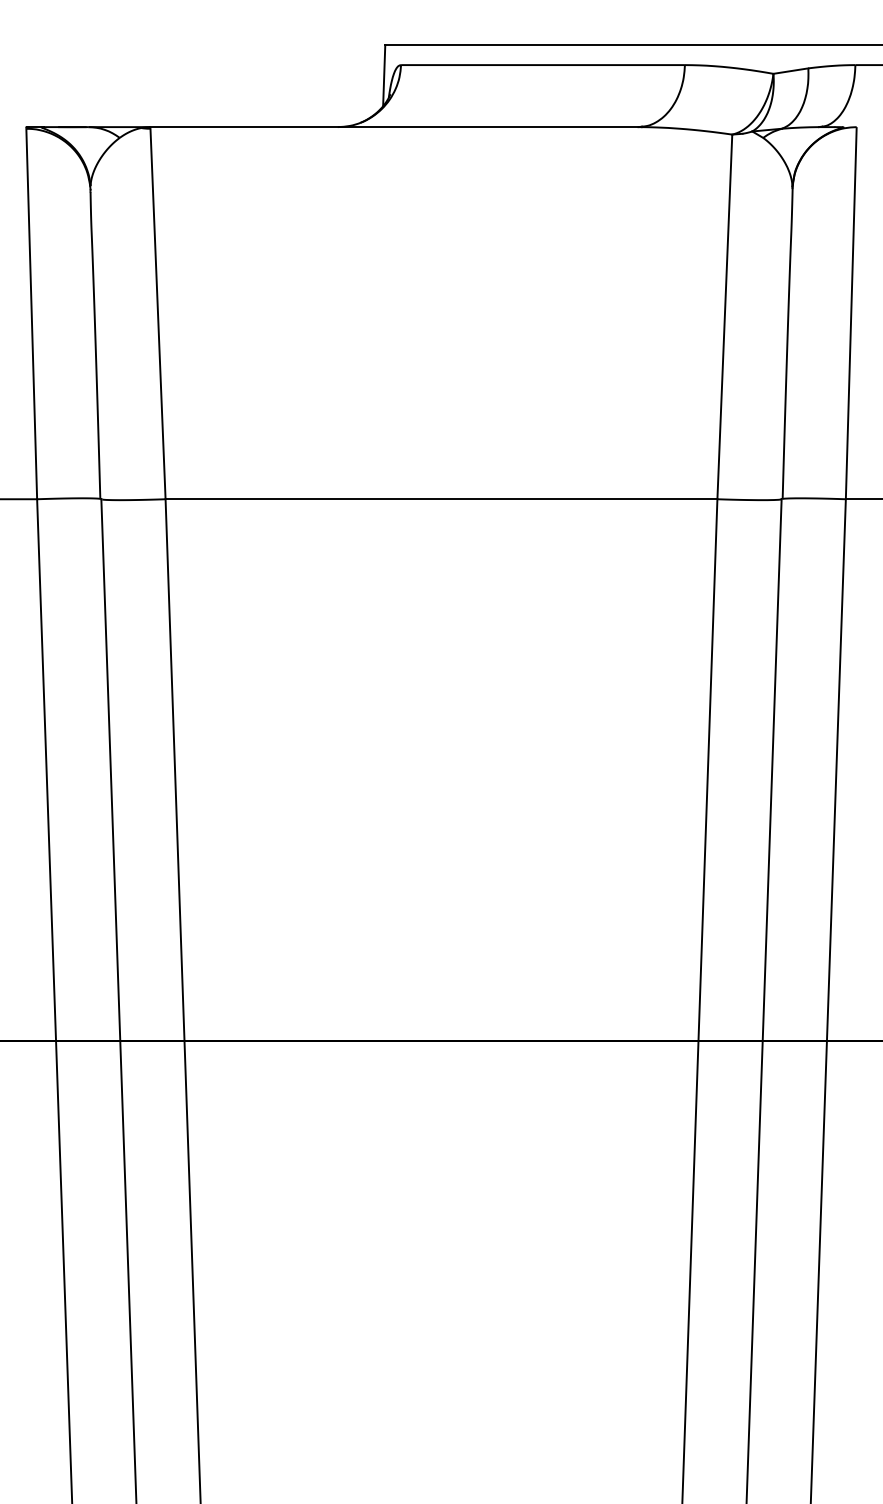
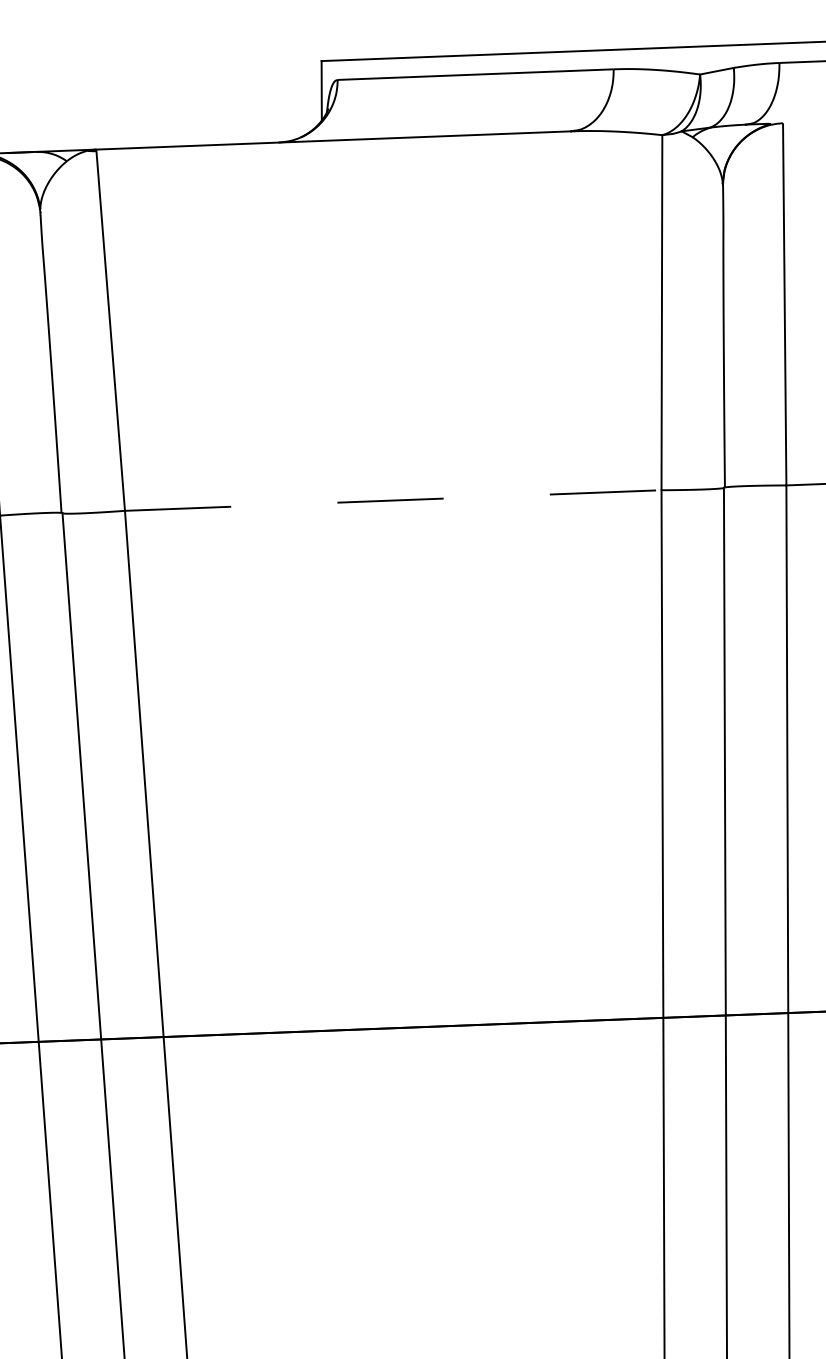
line: (441, 499) -> (393, 500), solid -> dashed

